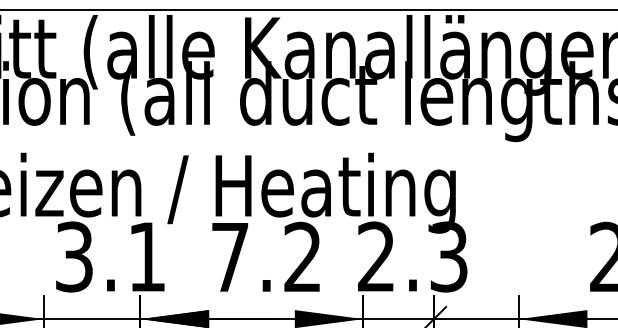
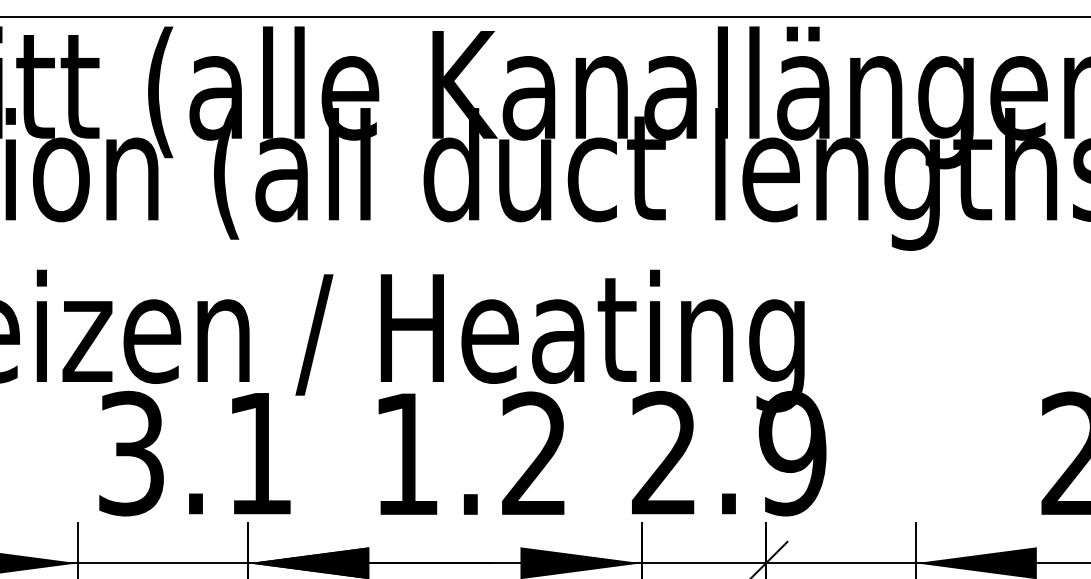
text: (448, 256) -> (791, 452), 2.3 -> 2.9
text: (230, 257) -> (406, 454), 7.2 -> 1.2

